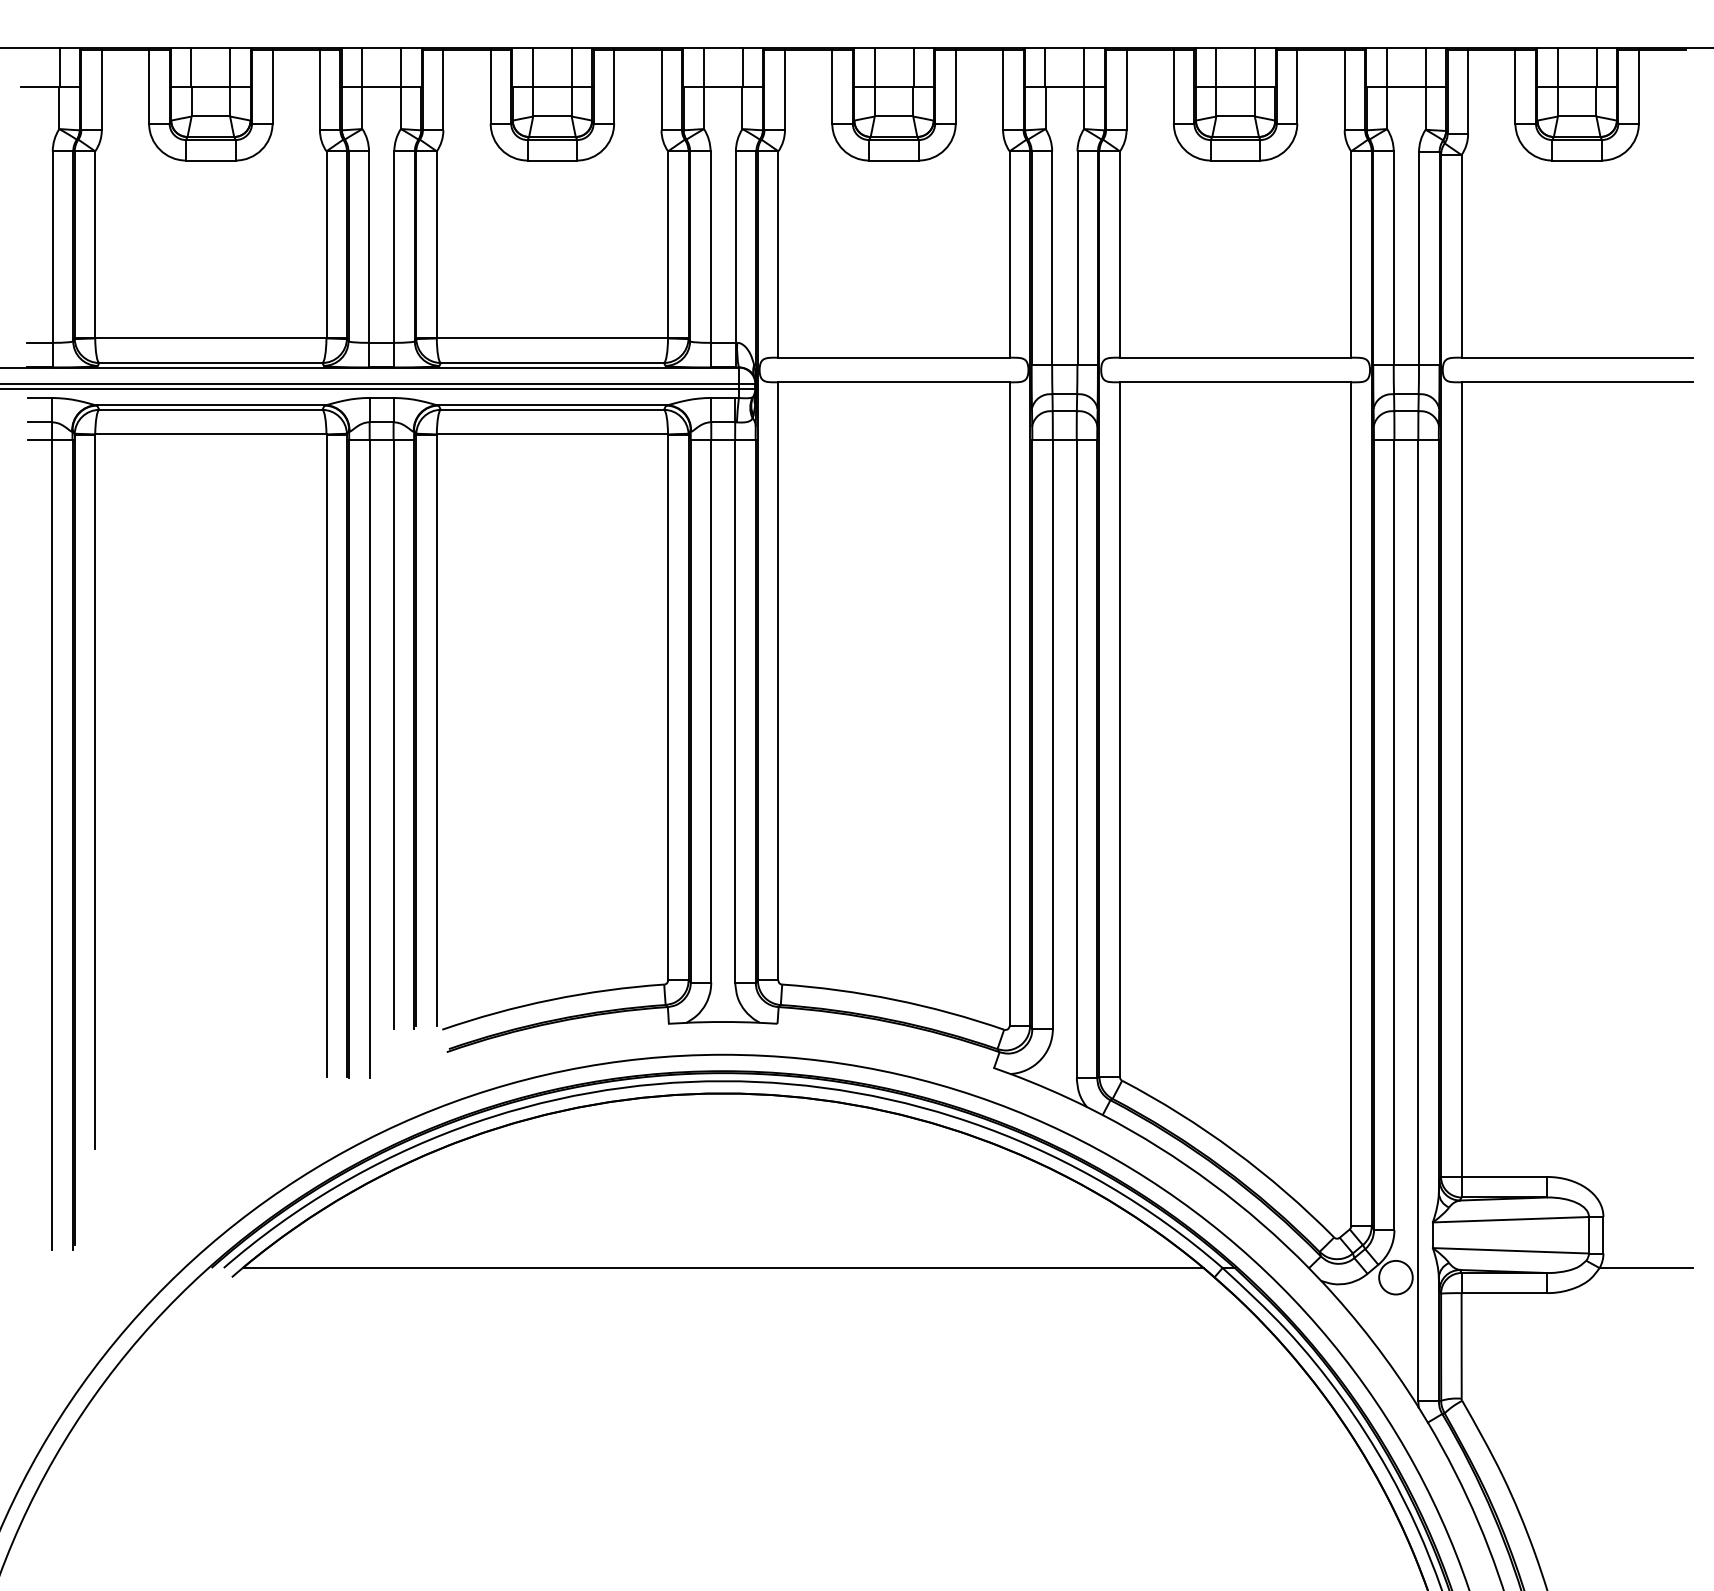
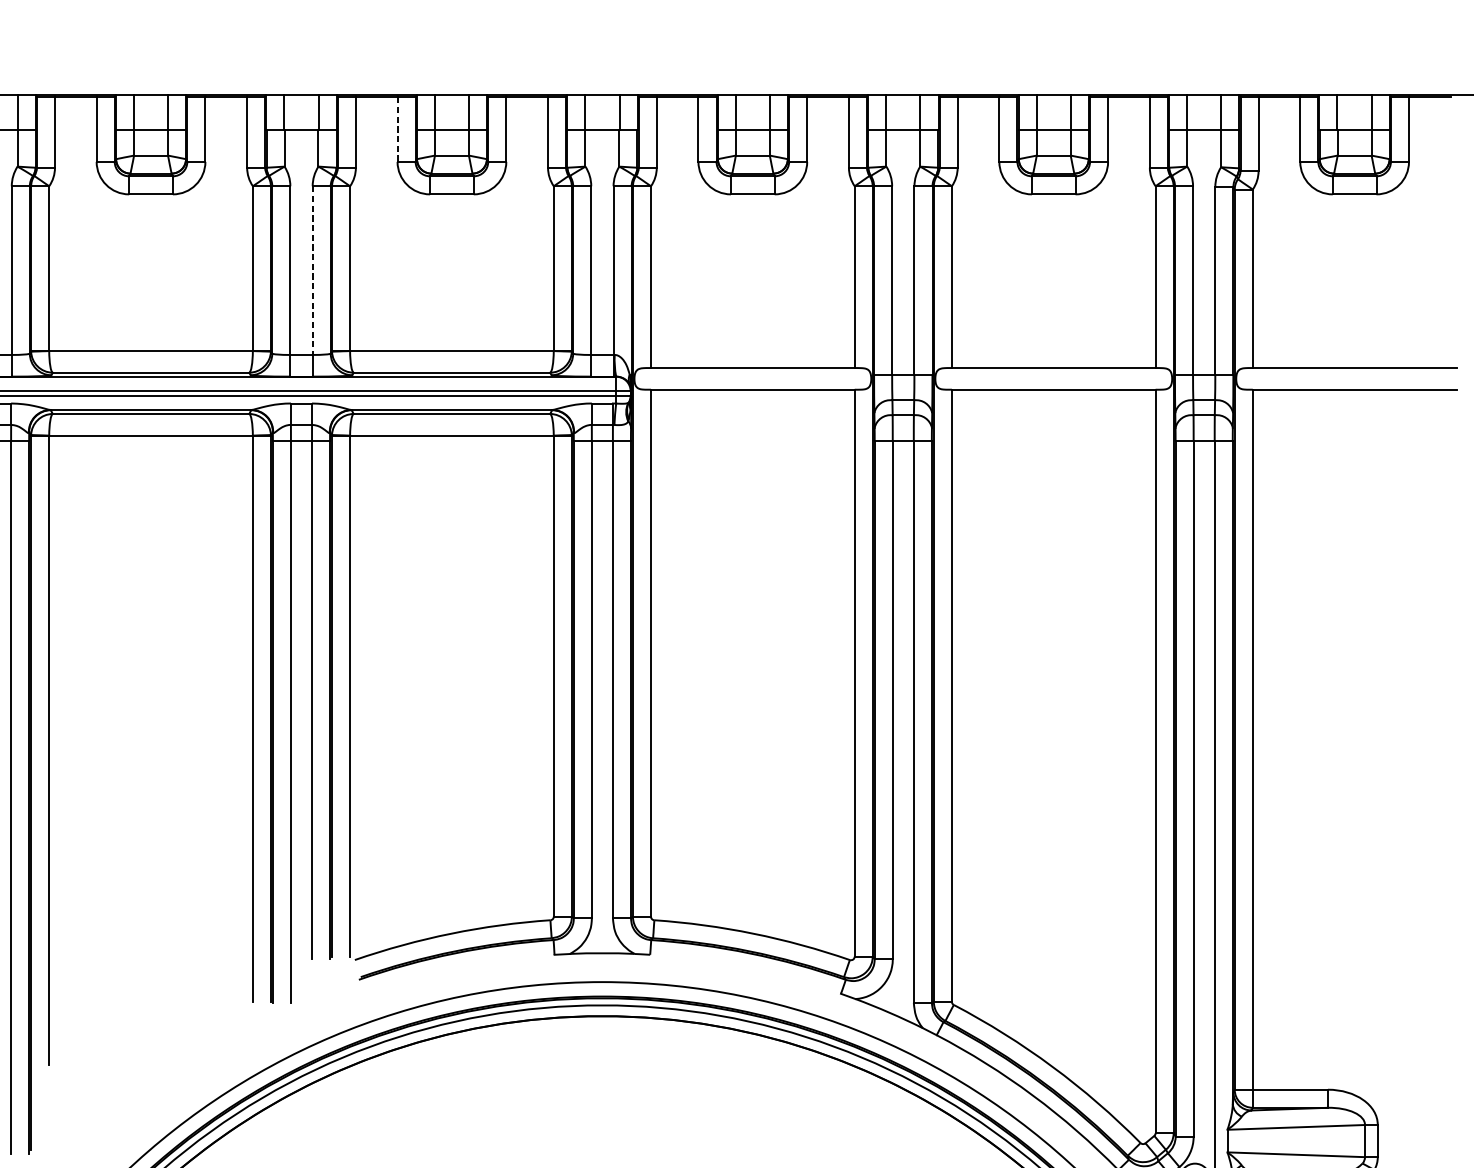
line: (490, 87) -> (397, 130), solid -> dashed
line: (394, 247) -> (312, 270), solid -> dashed

